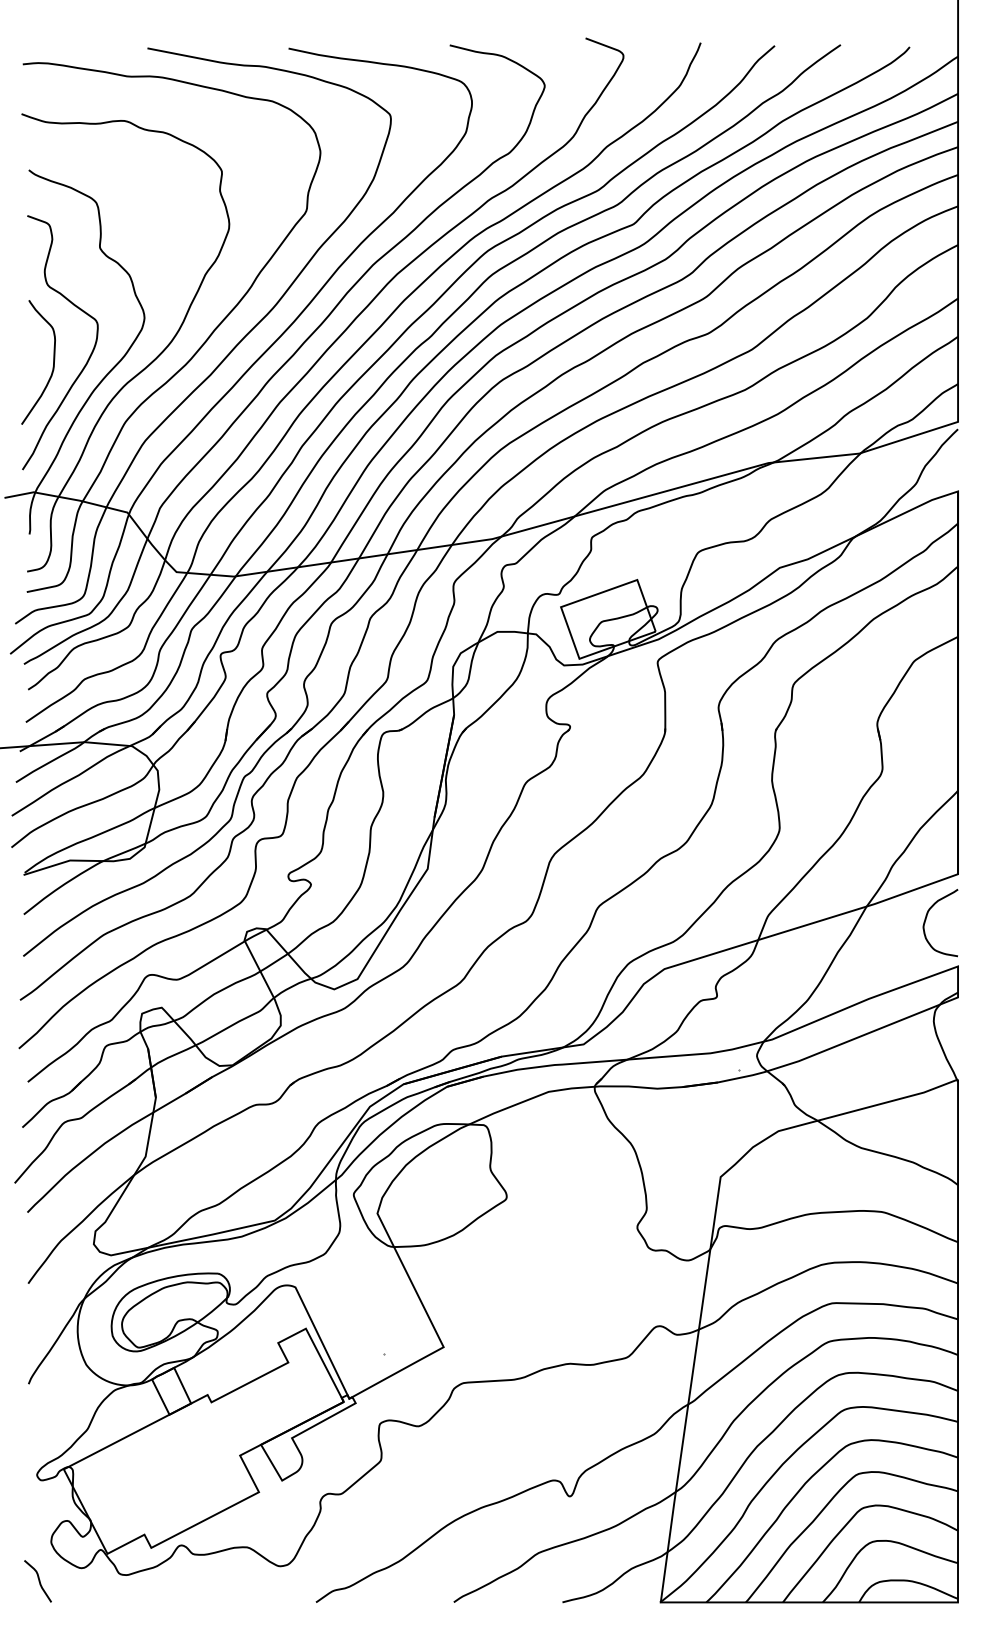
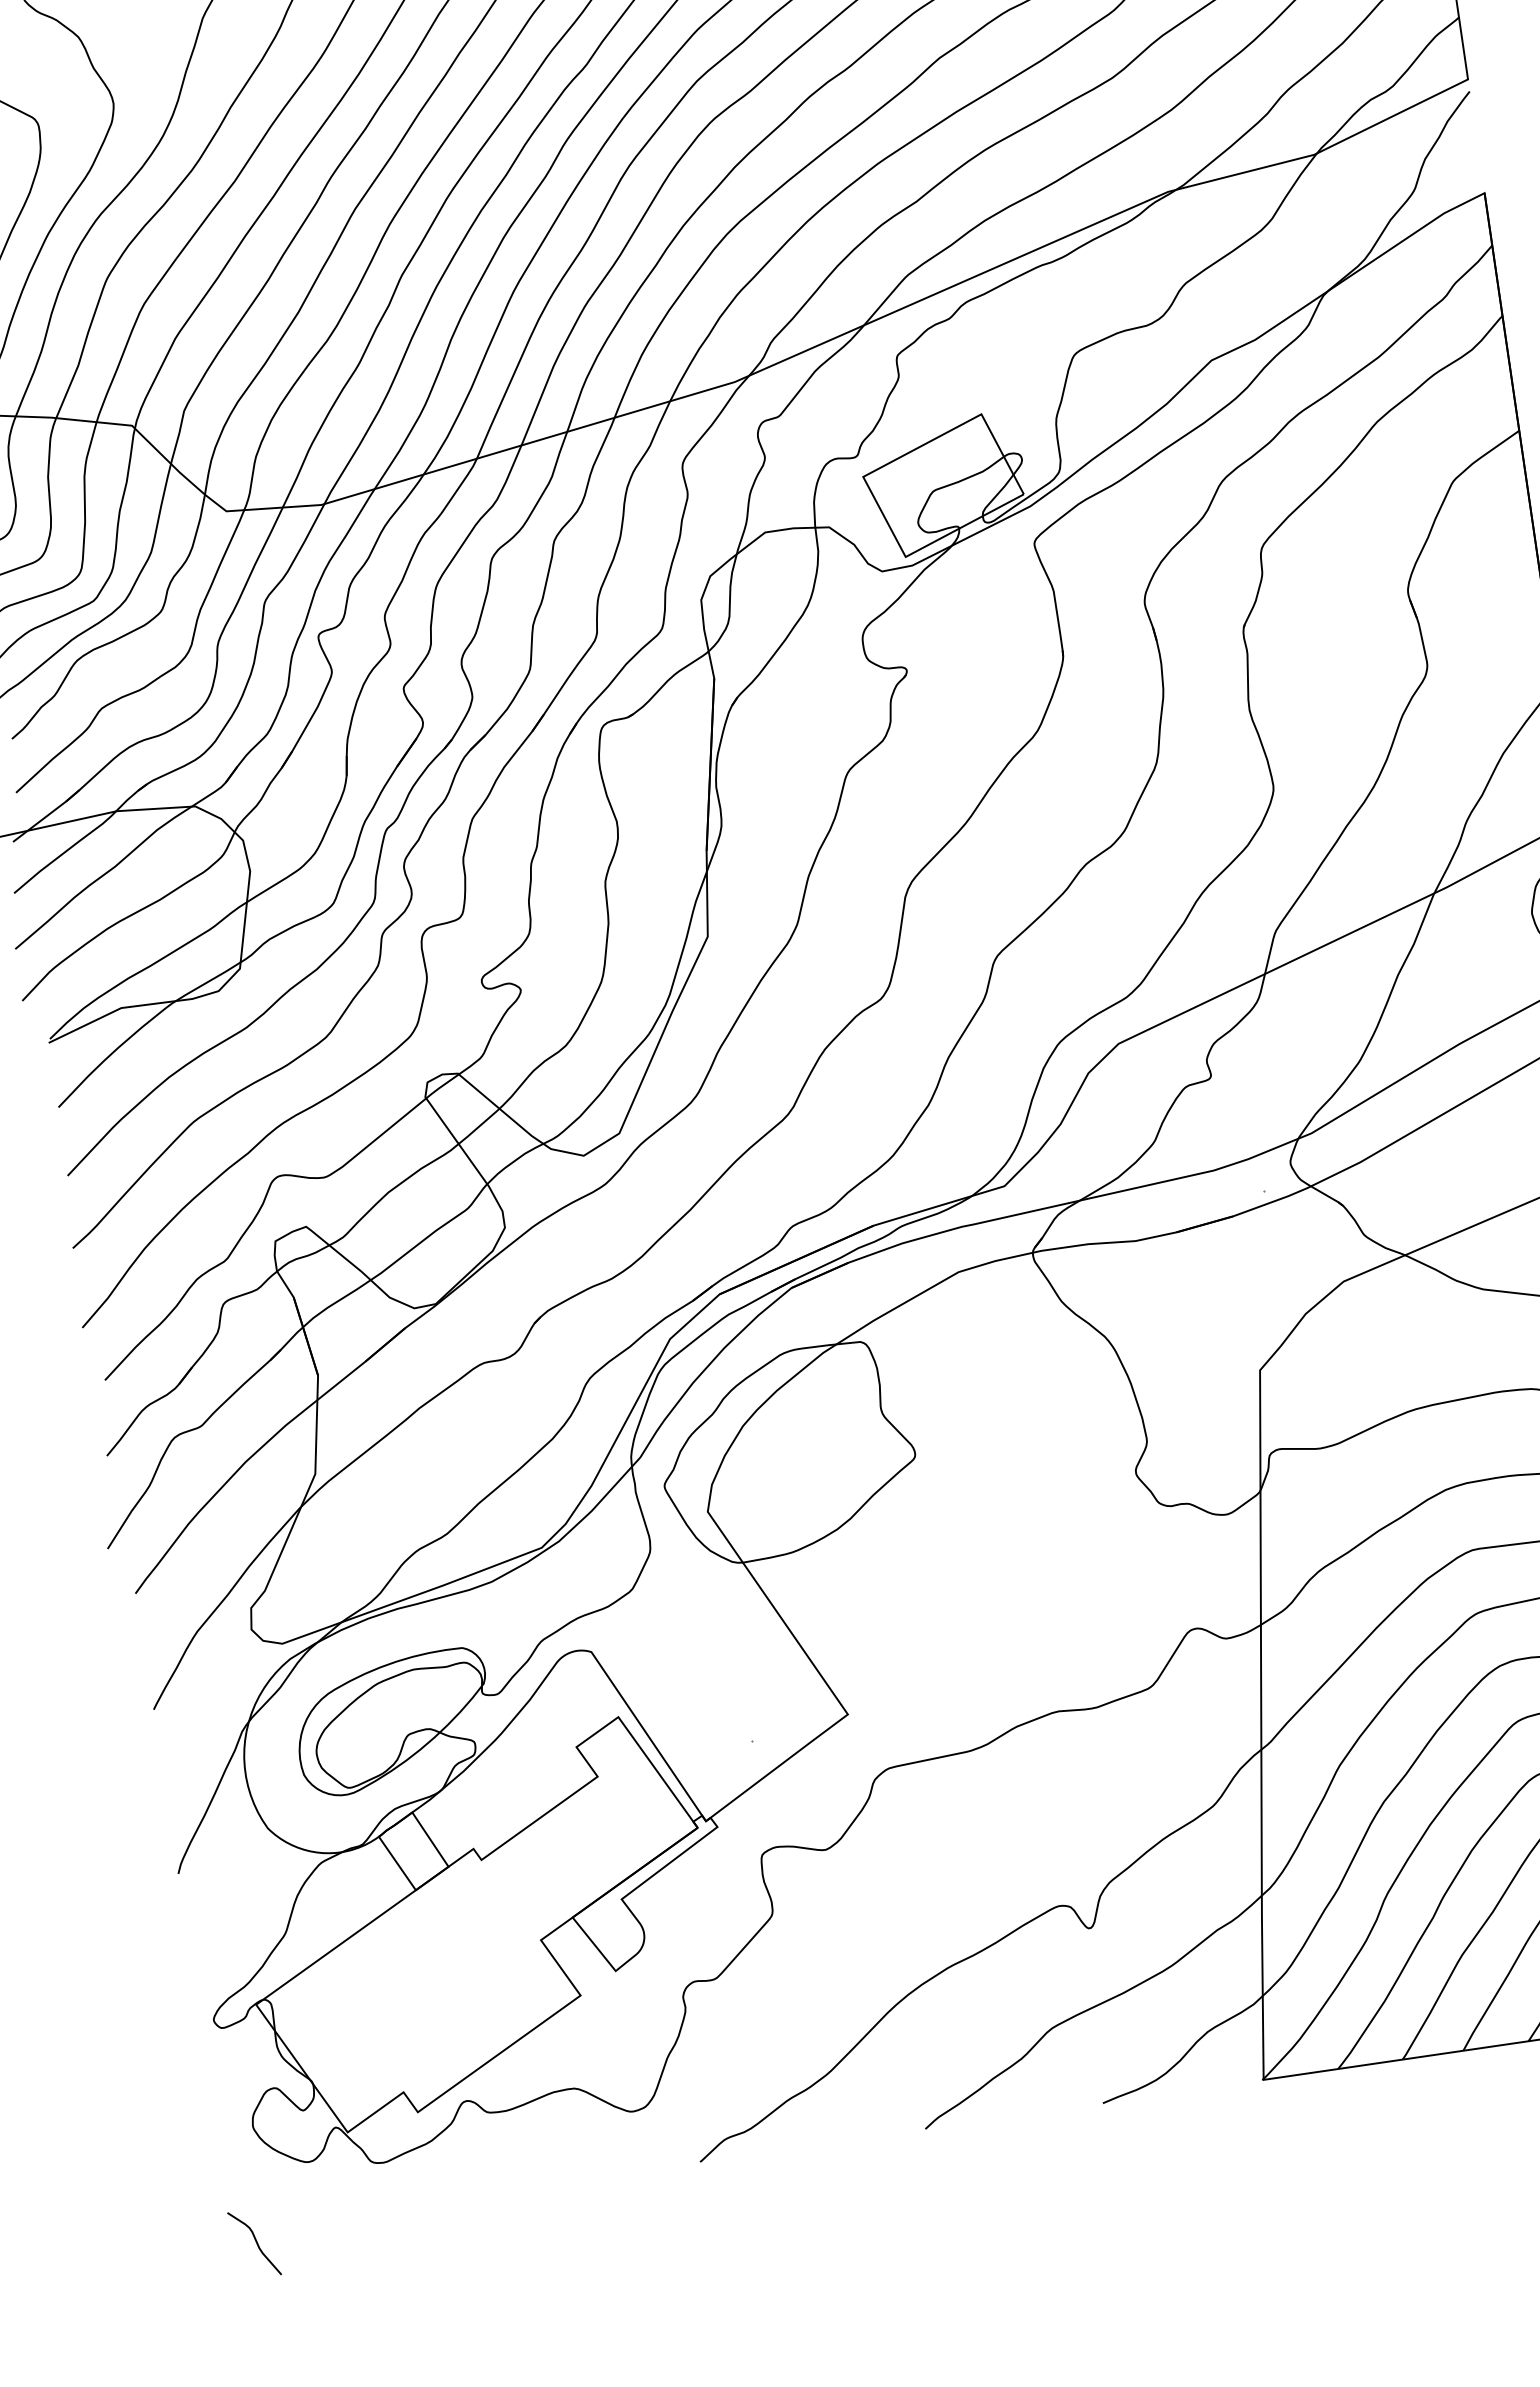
curve: (38, 1581) -> (255, 2243), moved

